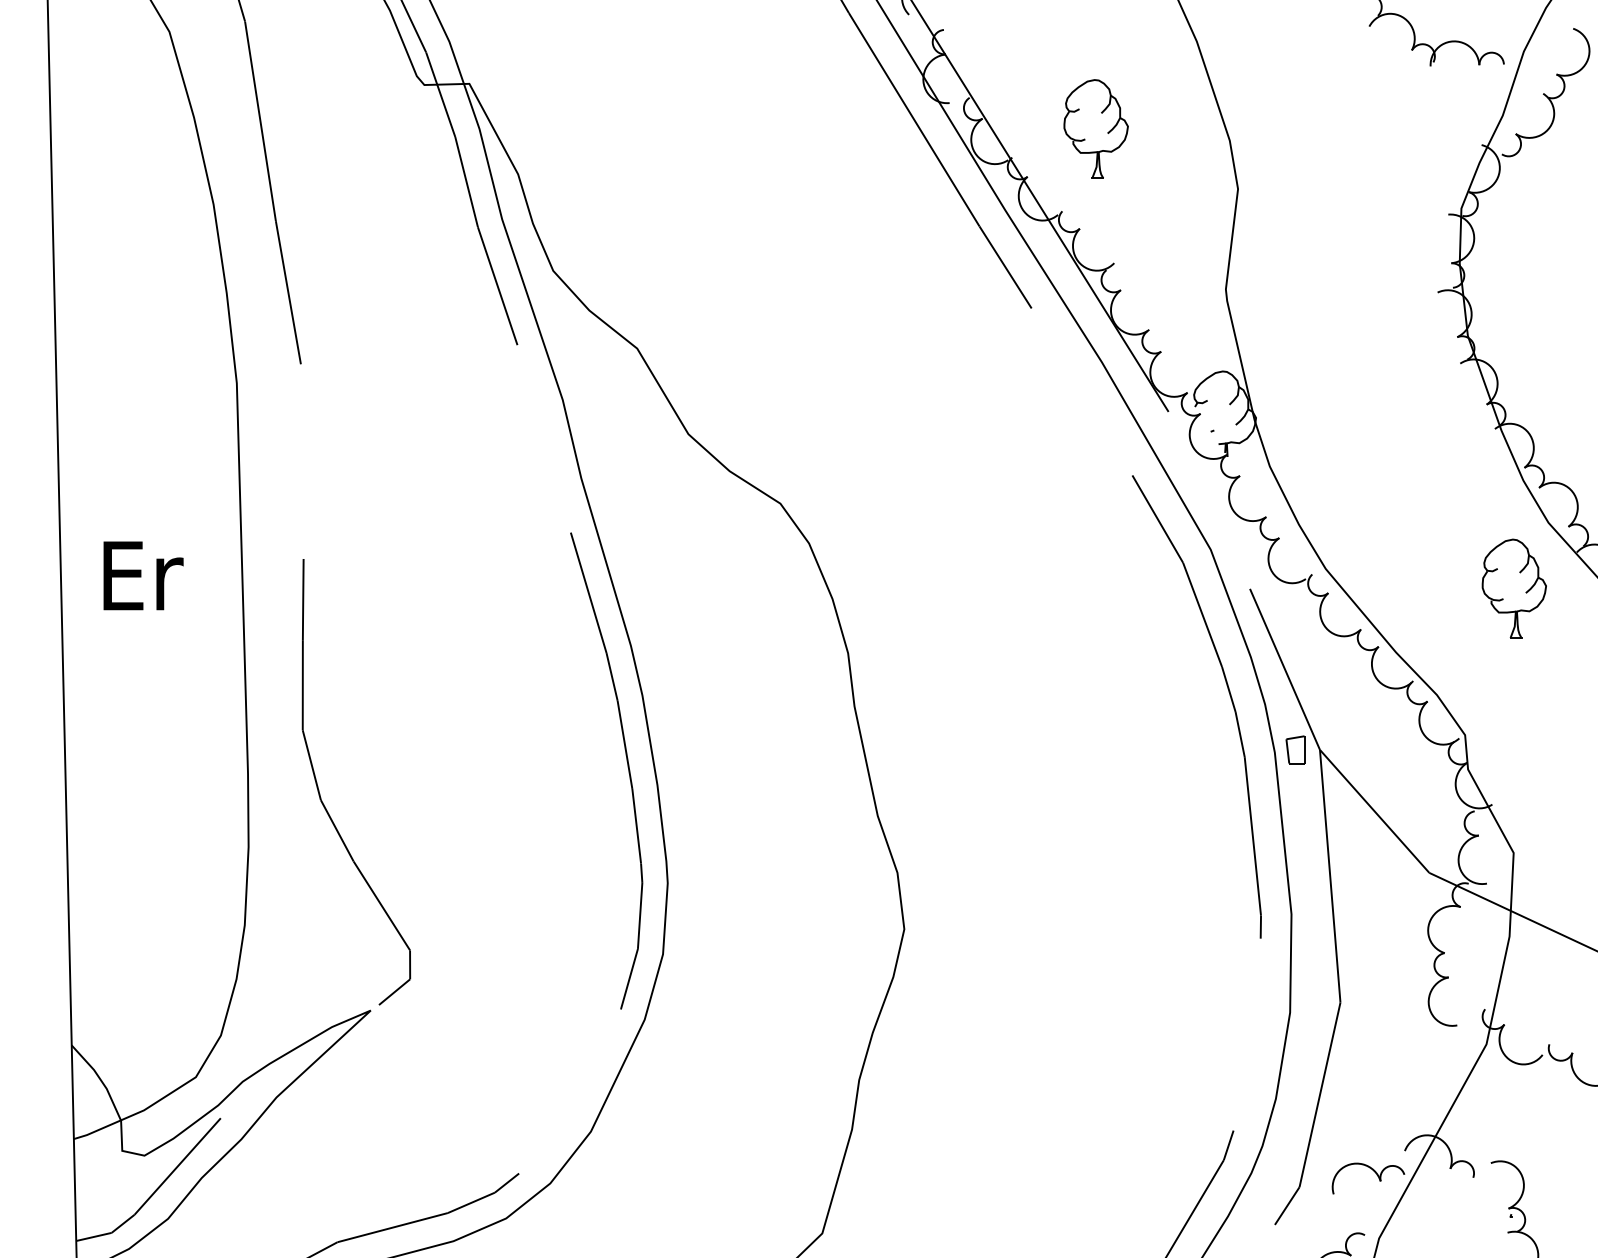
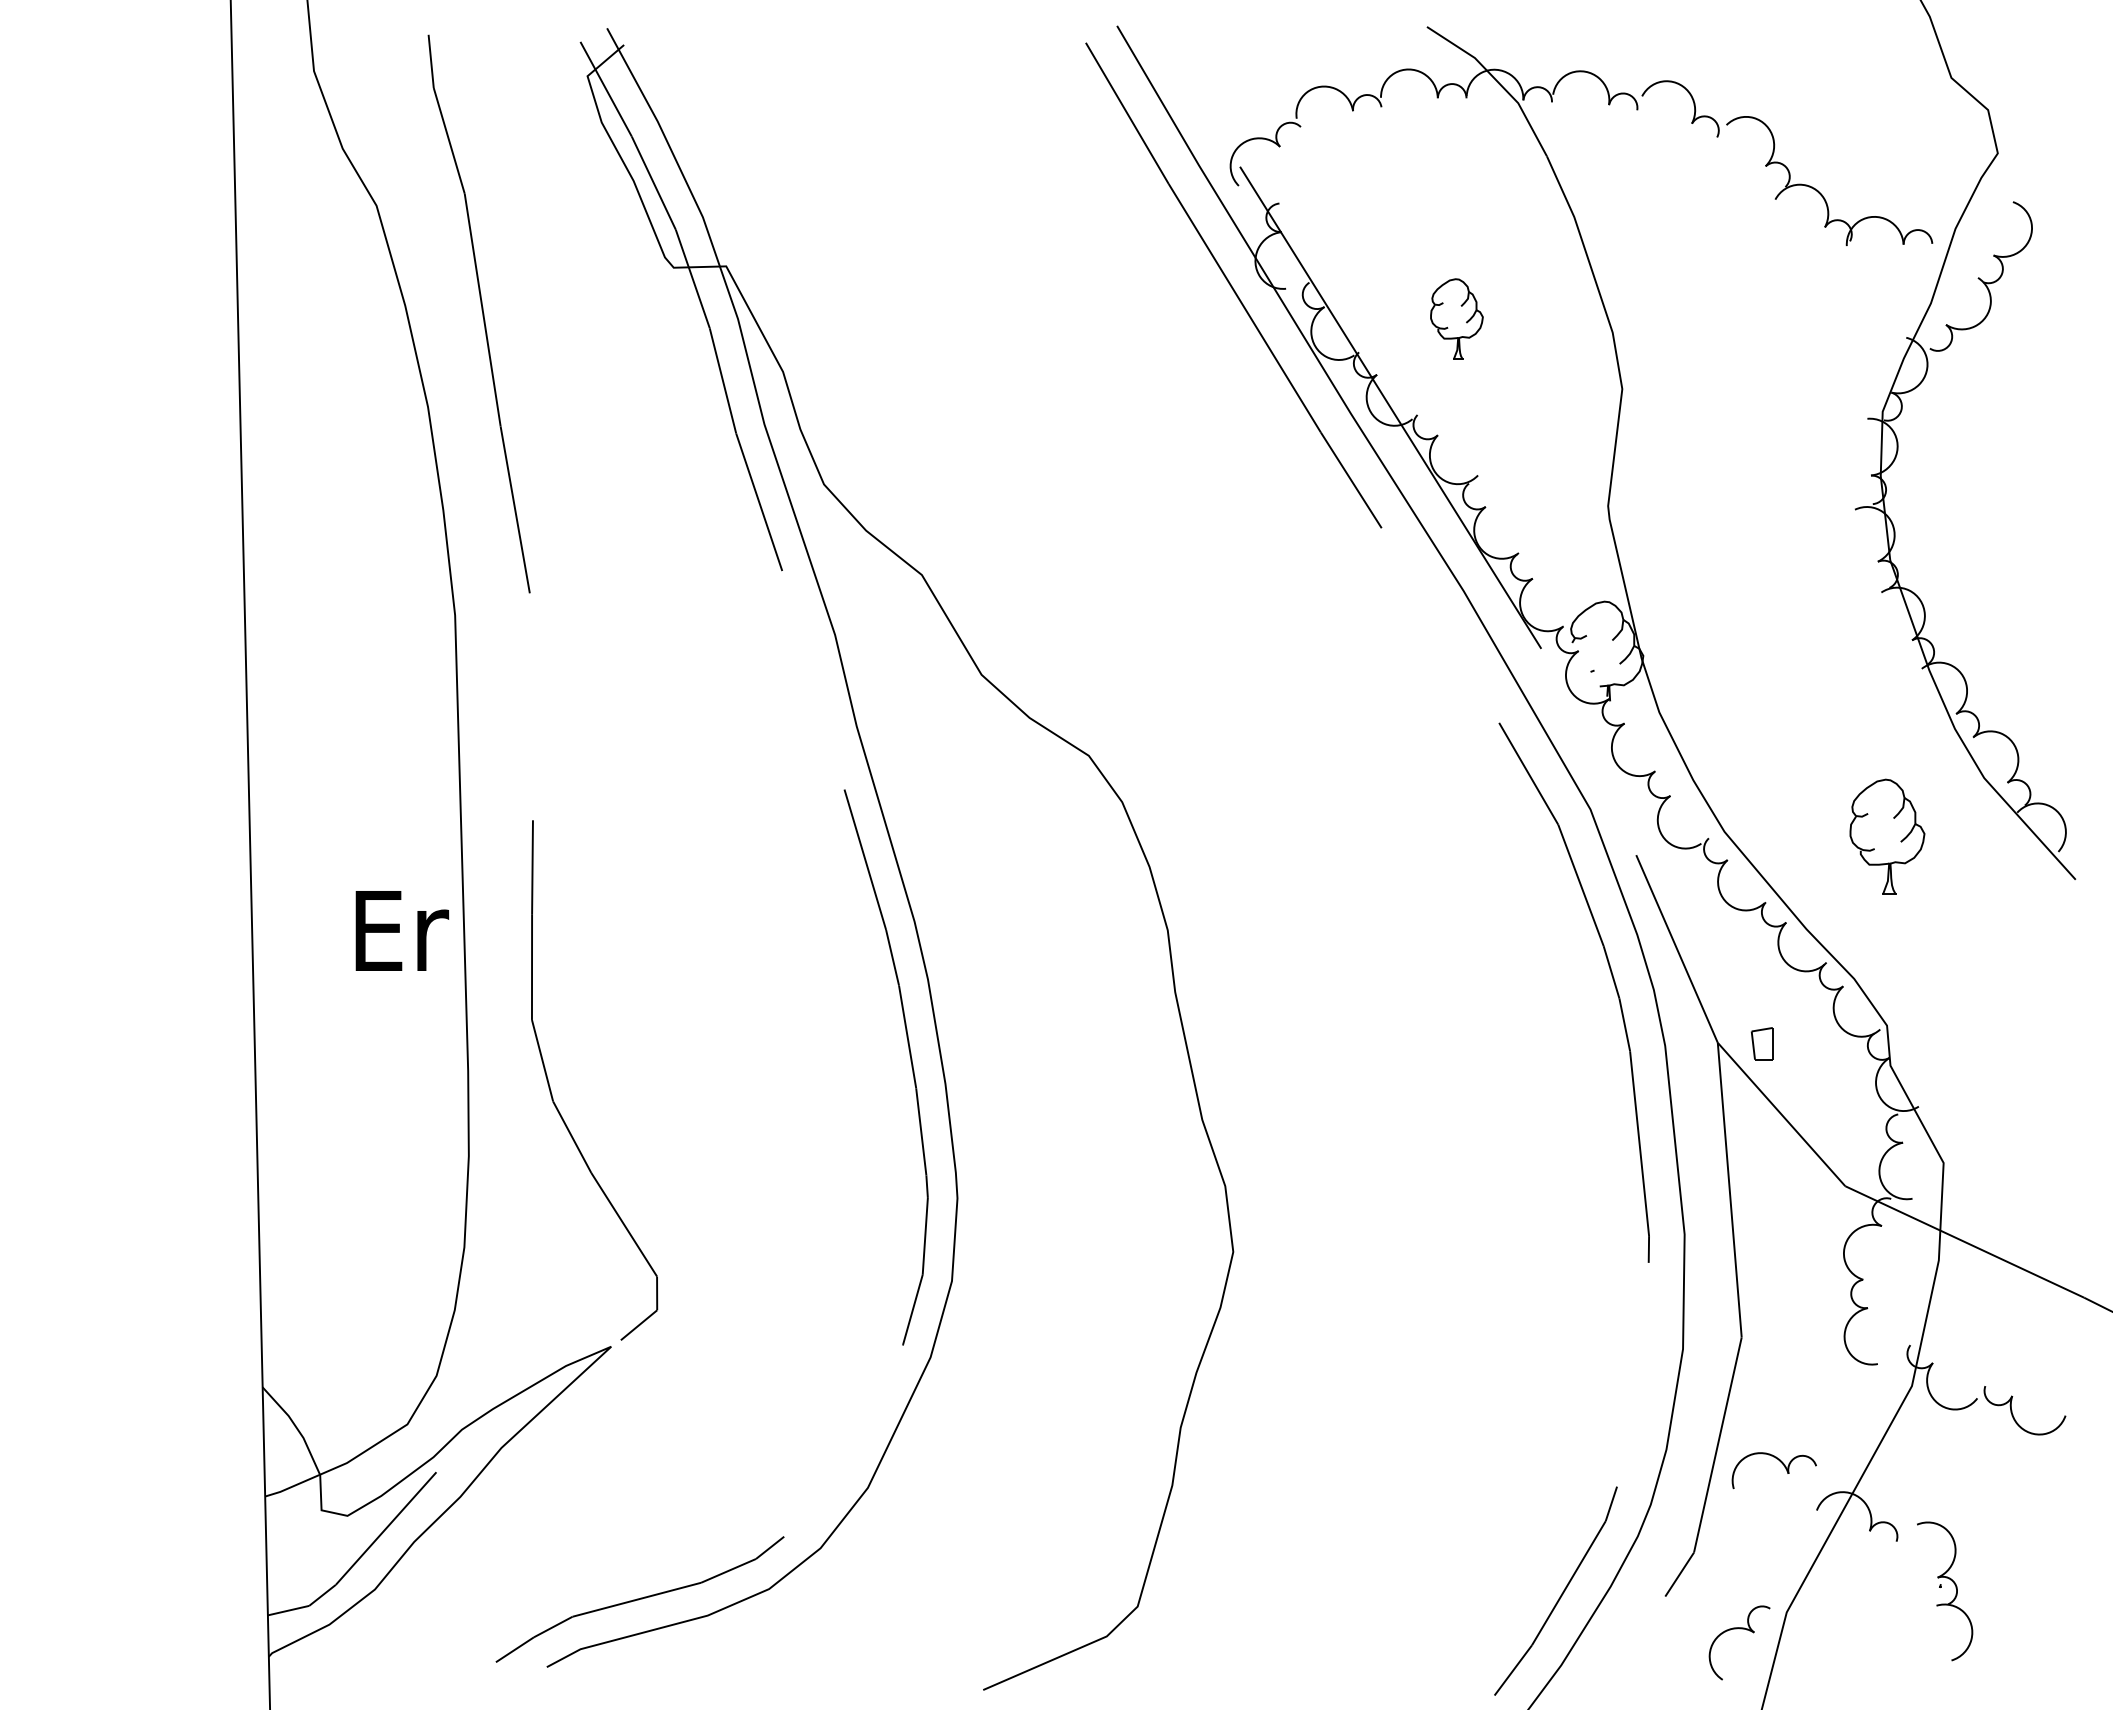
part: (1095, 129) -> (1456, 319), size x0.7
text: (143, 575) -> (402, 930), moved
part: (1514, 588) -> (1887, 836), moved
part: (1294, 749) -> (1761, 1043), moved
part: (1373, 1171) -> (1780, 1462), moved

